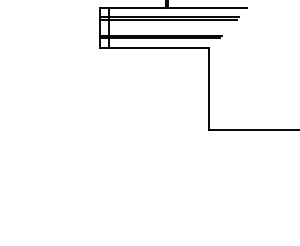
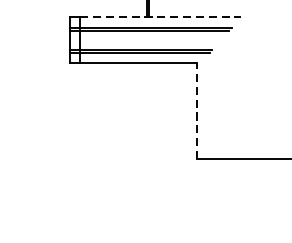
line: (177, 7) -> (160, 16), solid -> dashed
line: (209, 88) -> (197, 111), solid -> dashed

